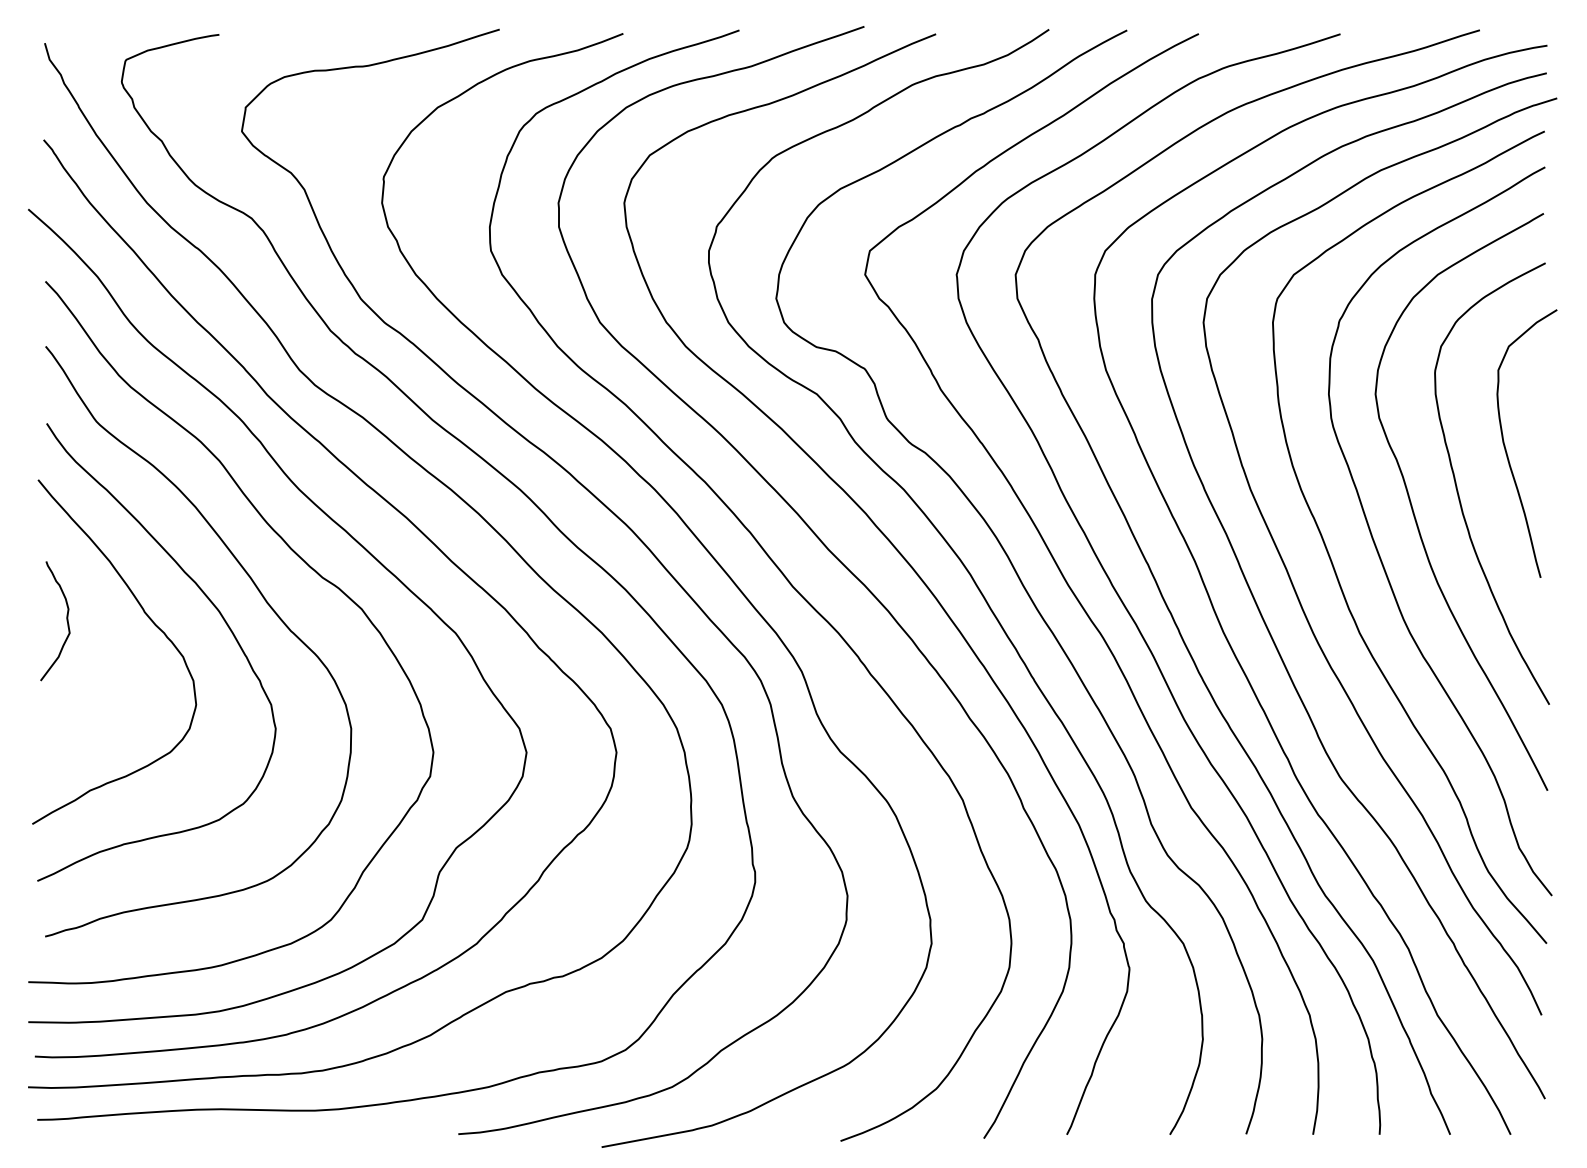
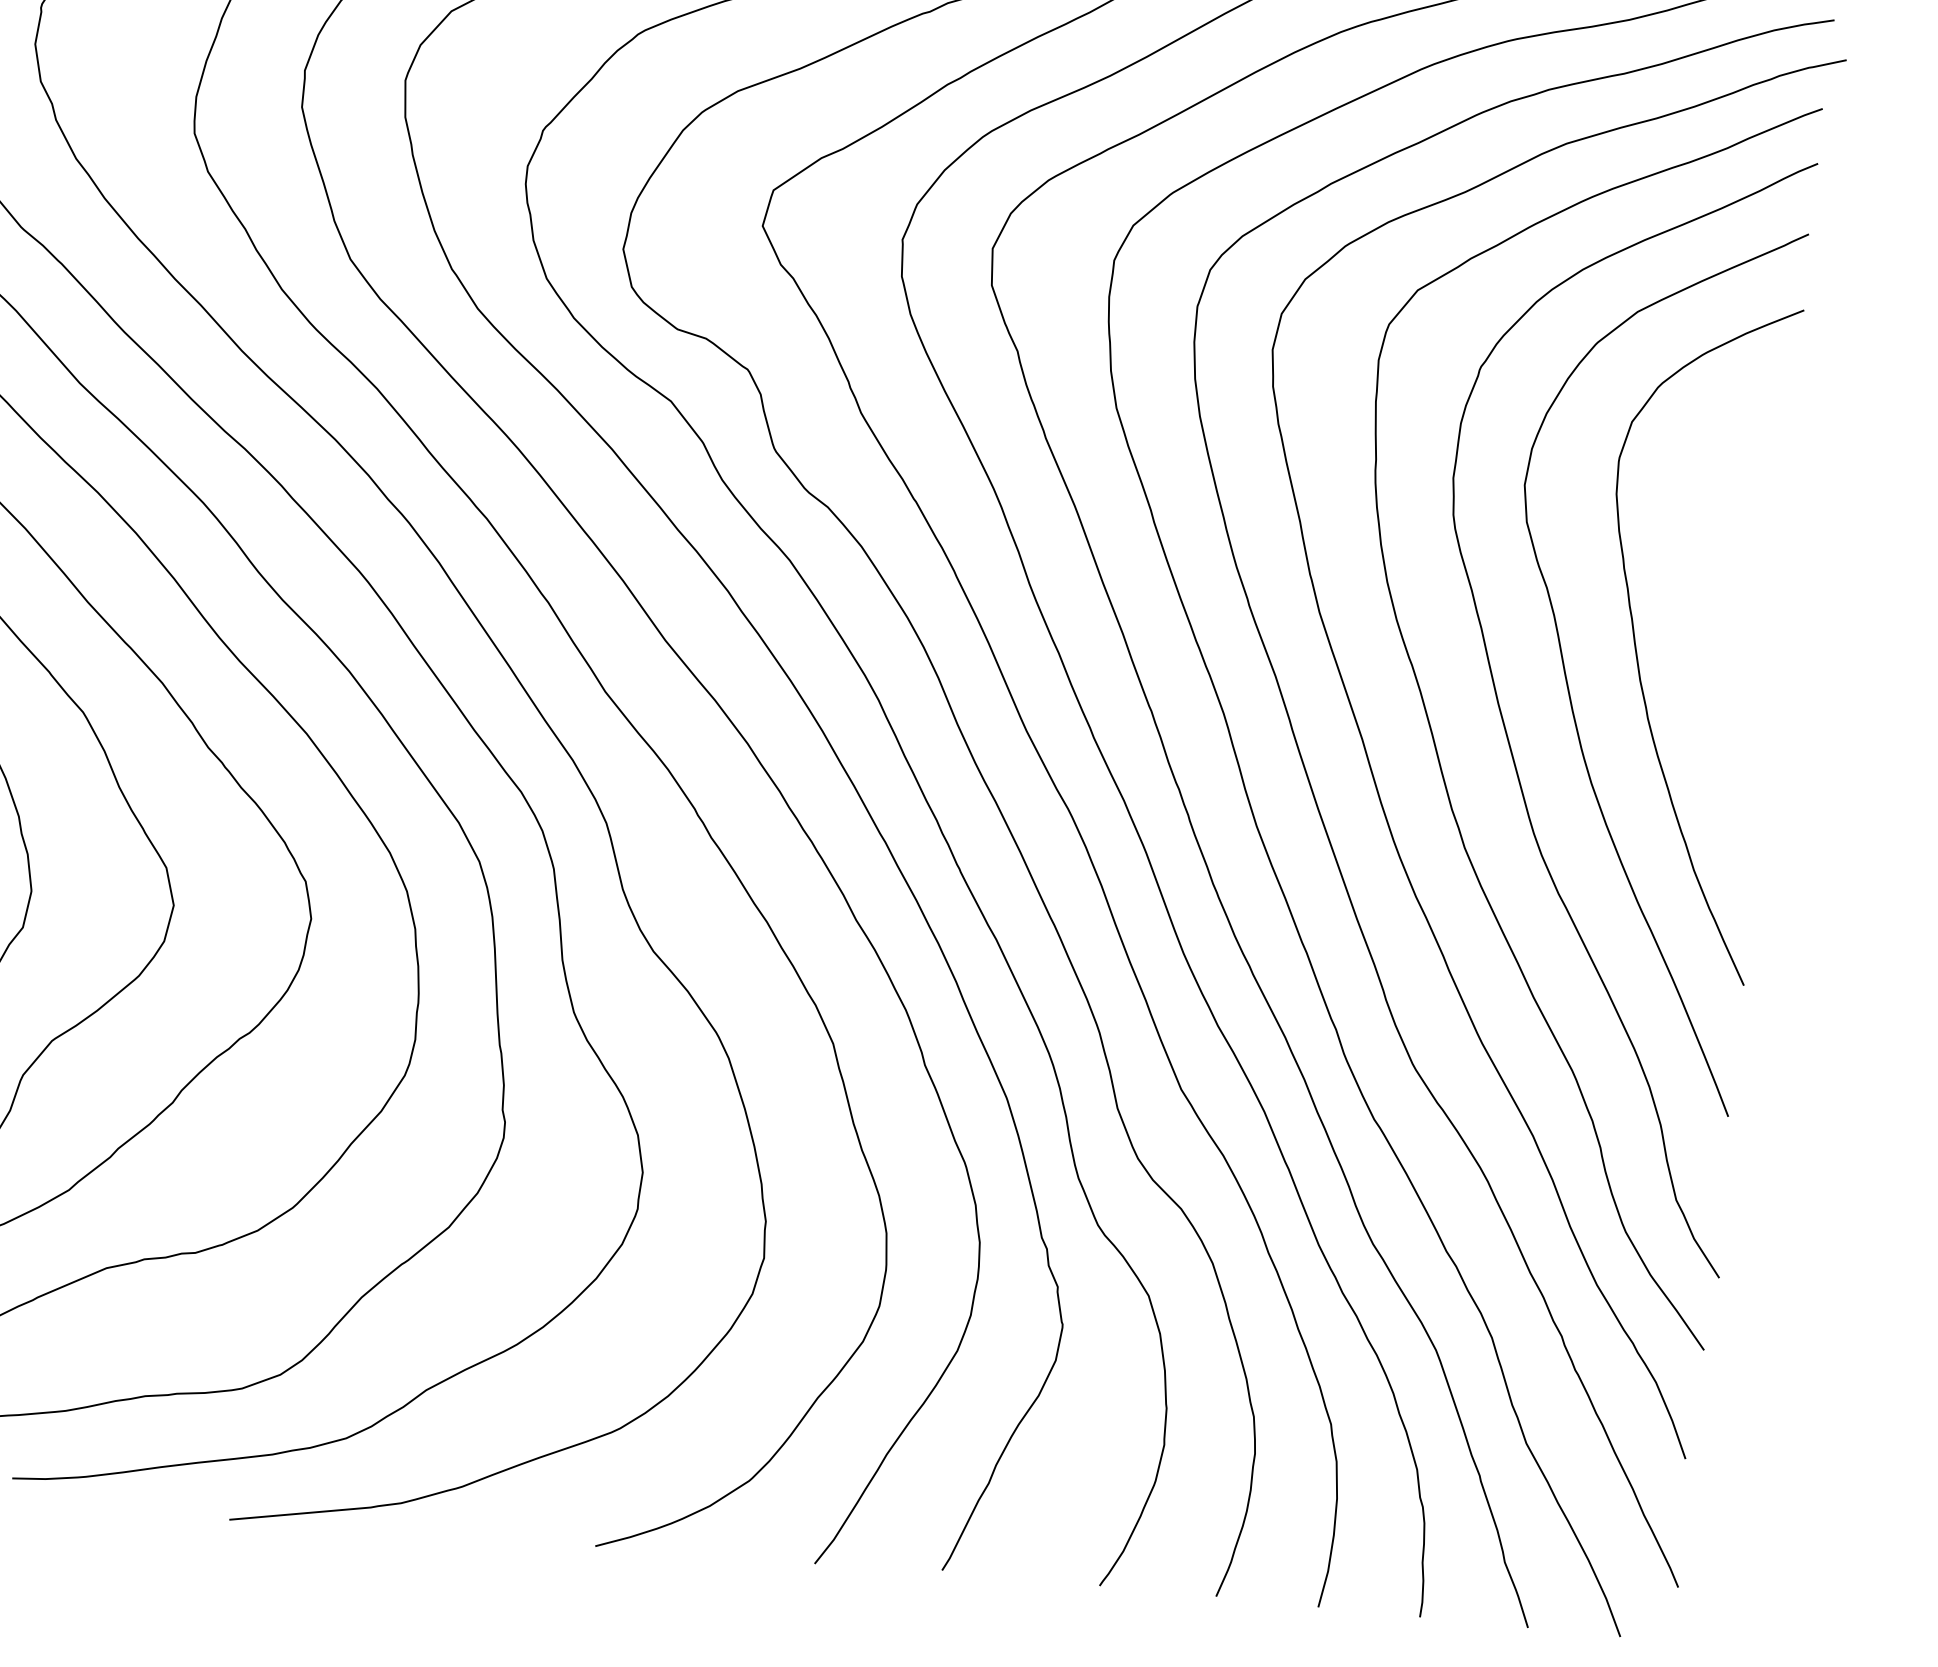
curve: (1506, 448) -> (1716, 587), removed

